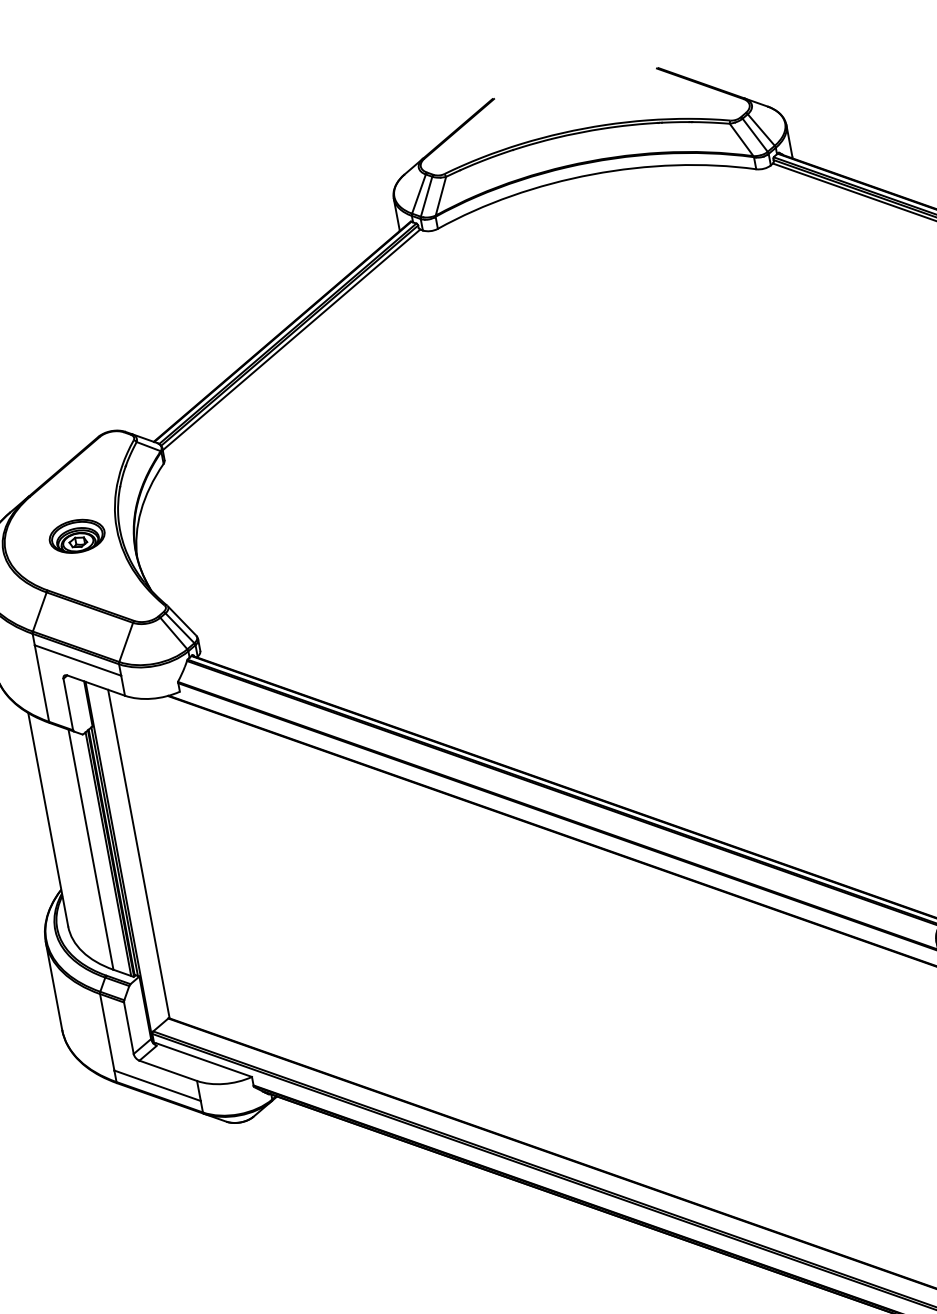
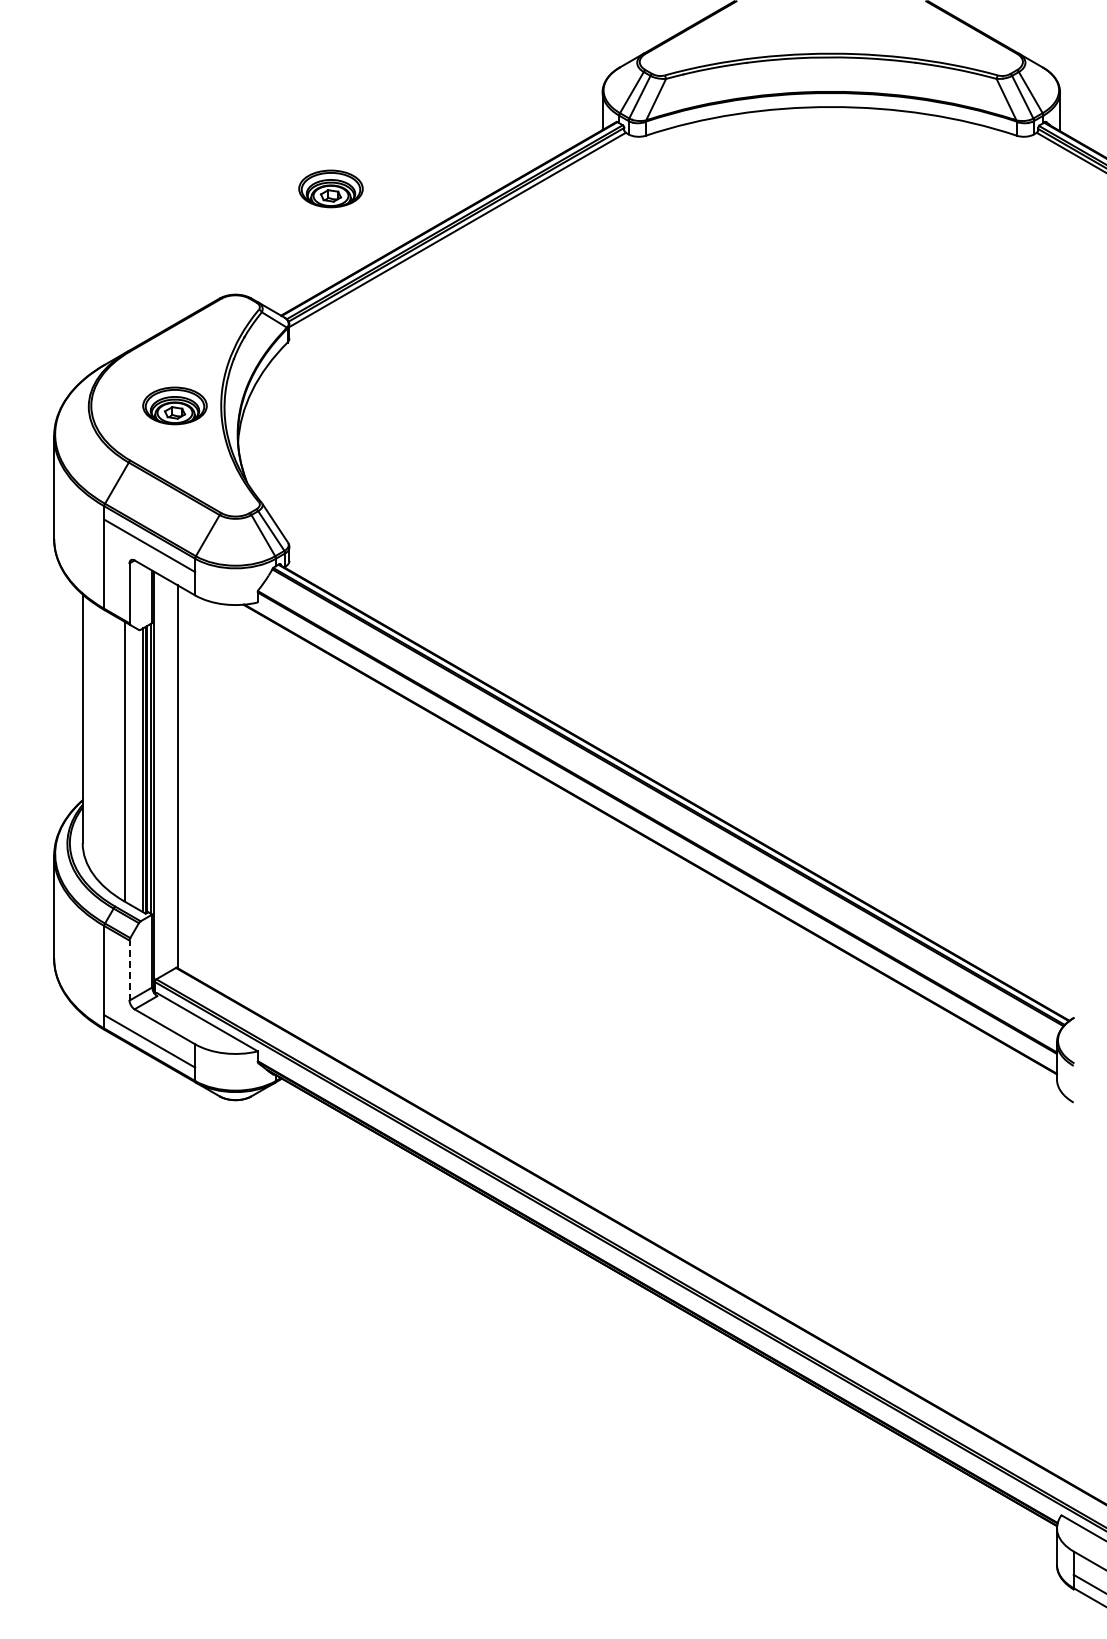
part: (175, 324) -> (330, 188), added
line: (128, 1028) -> (129, 970), solid -> dashed

